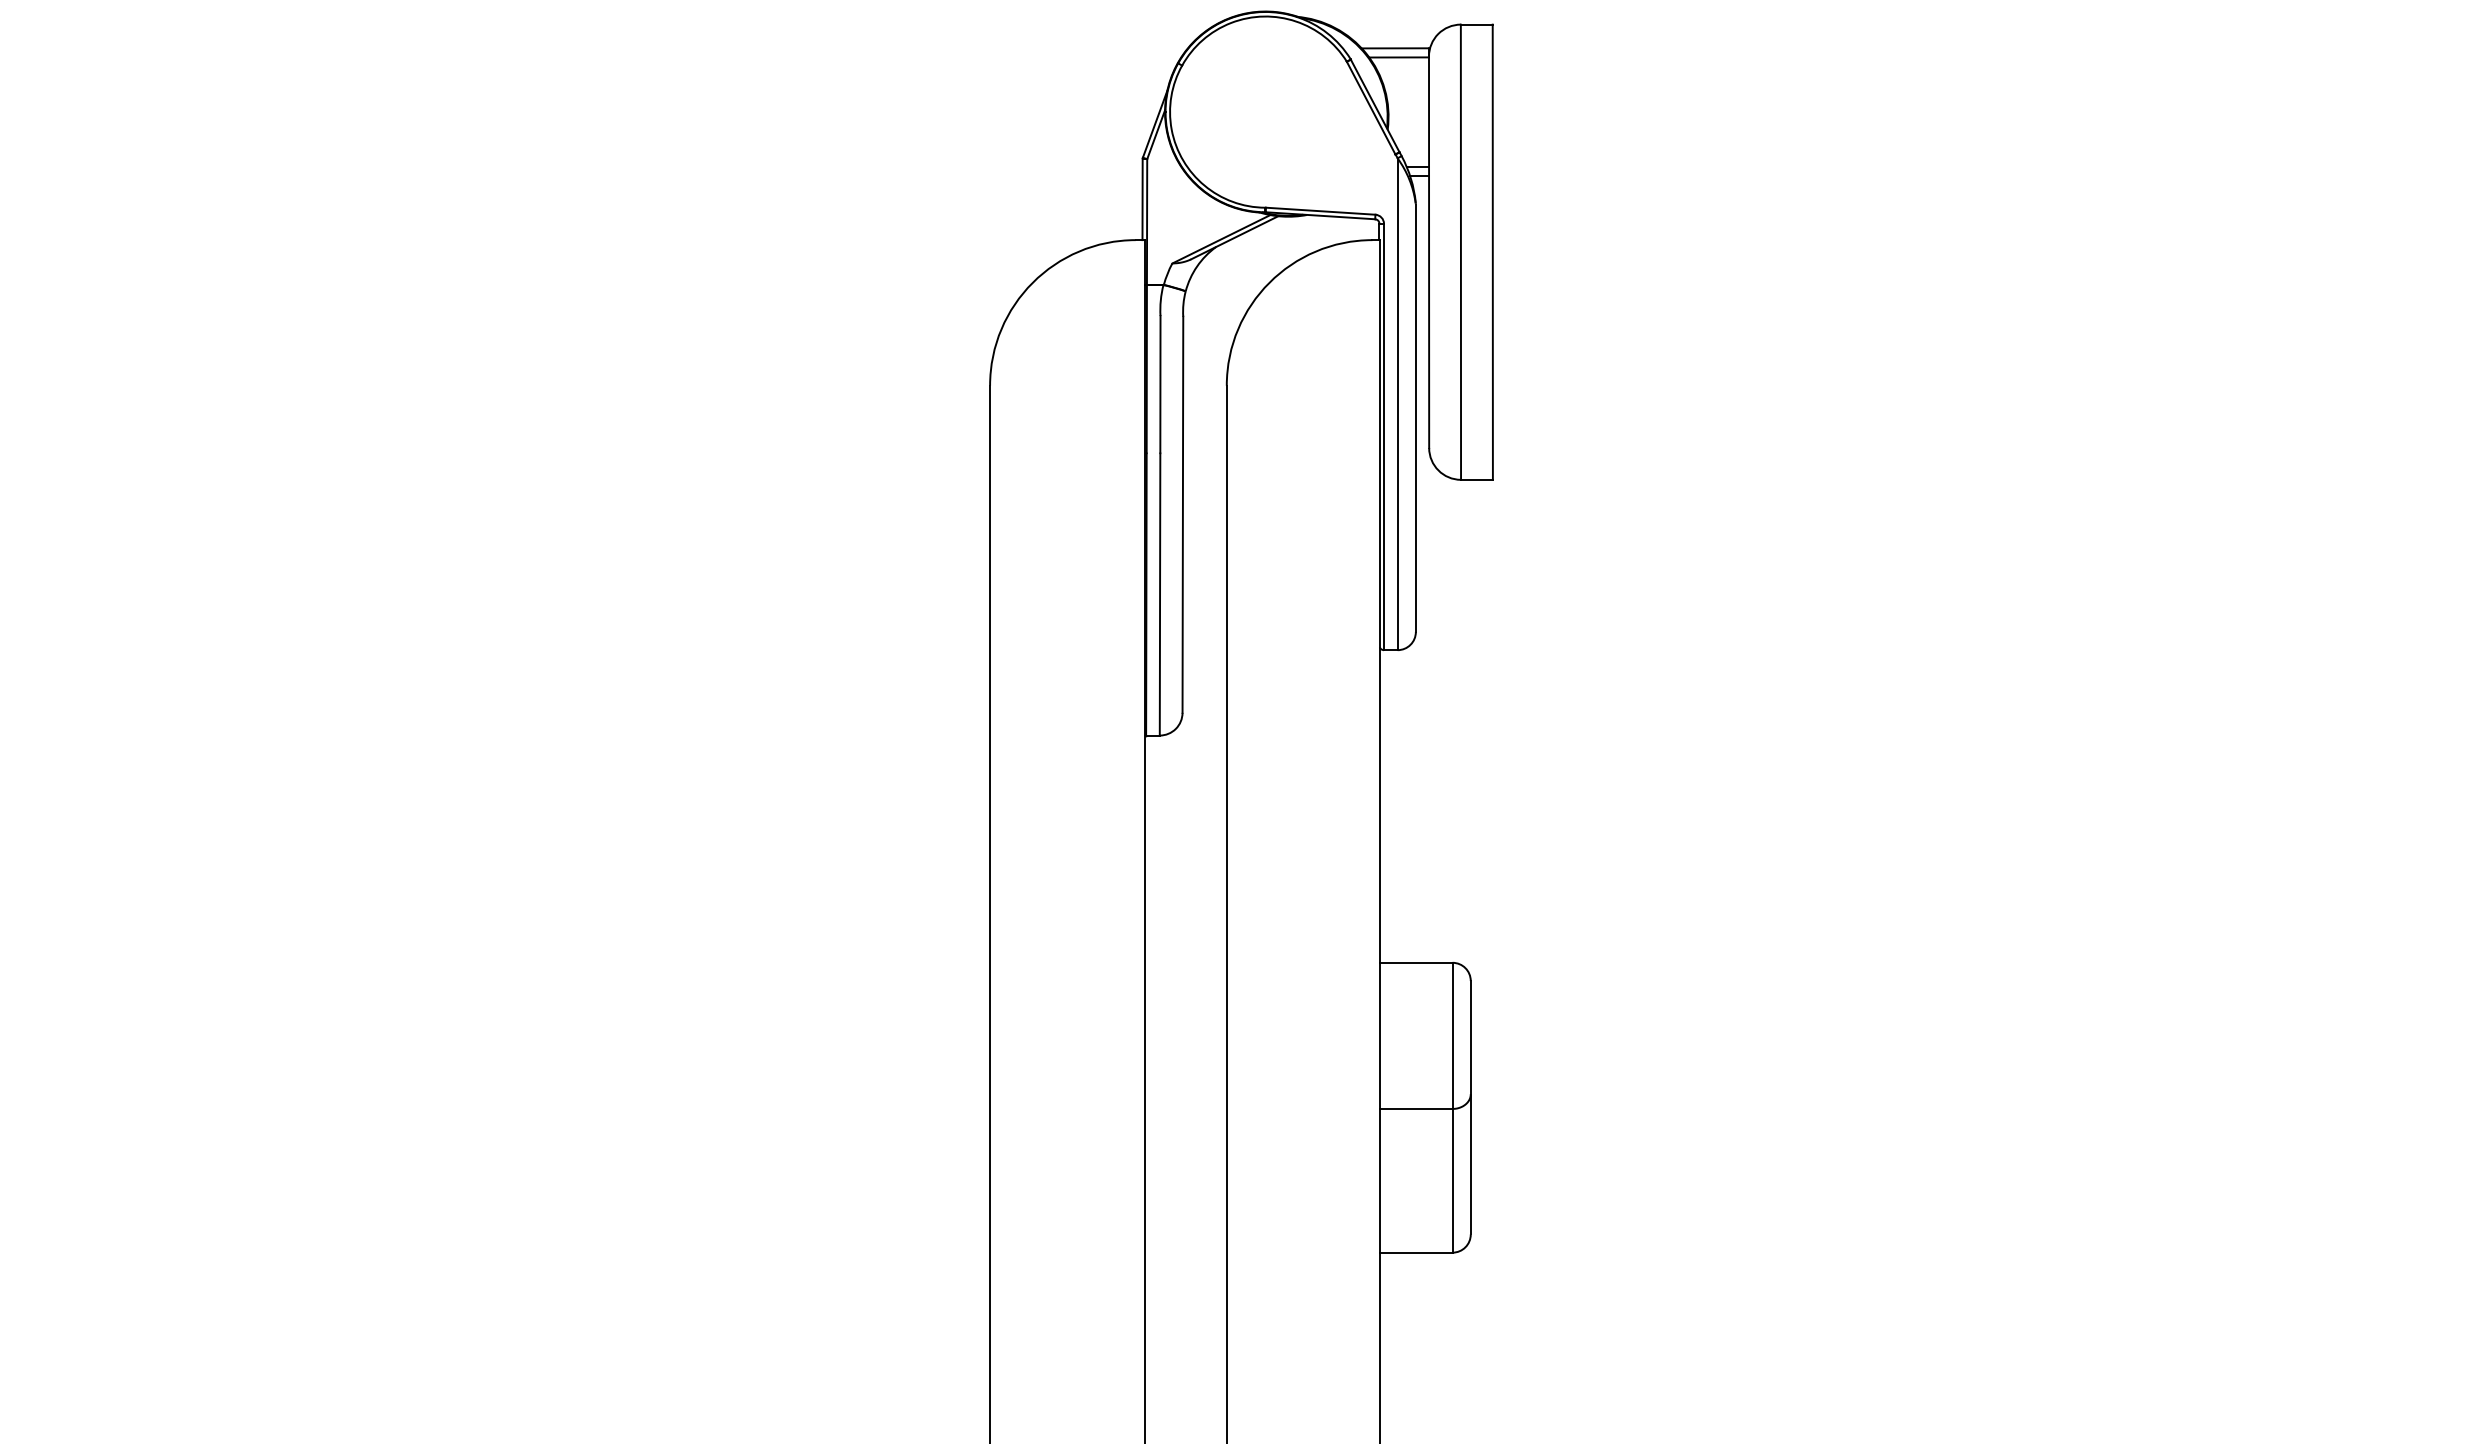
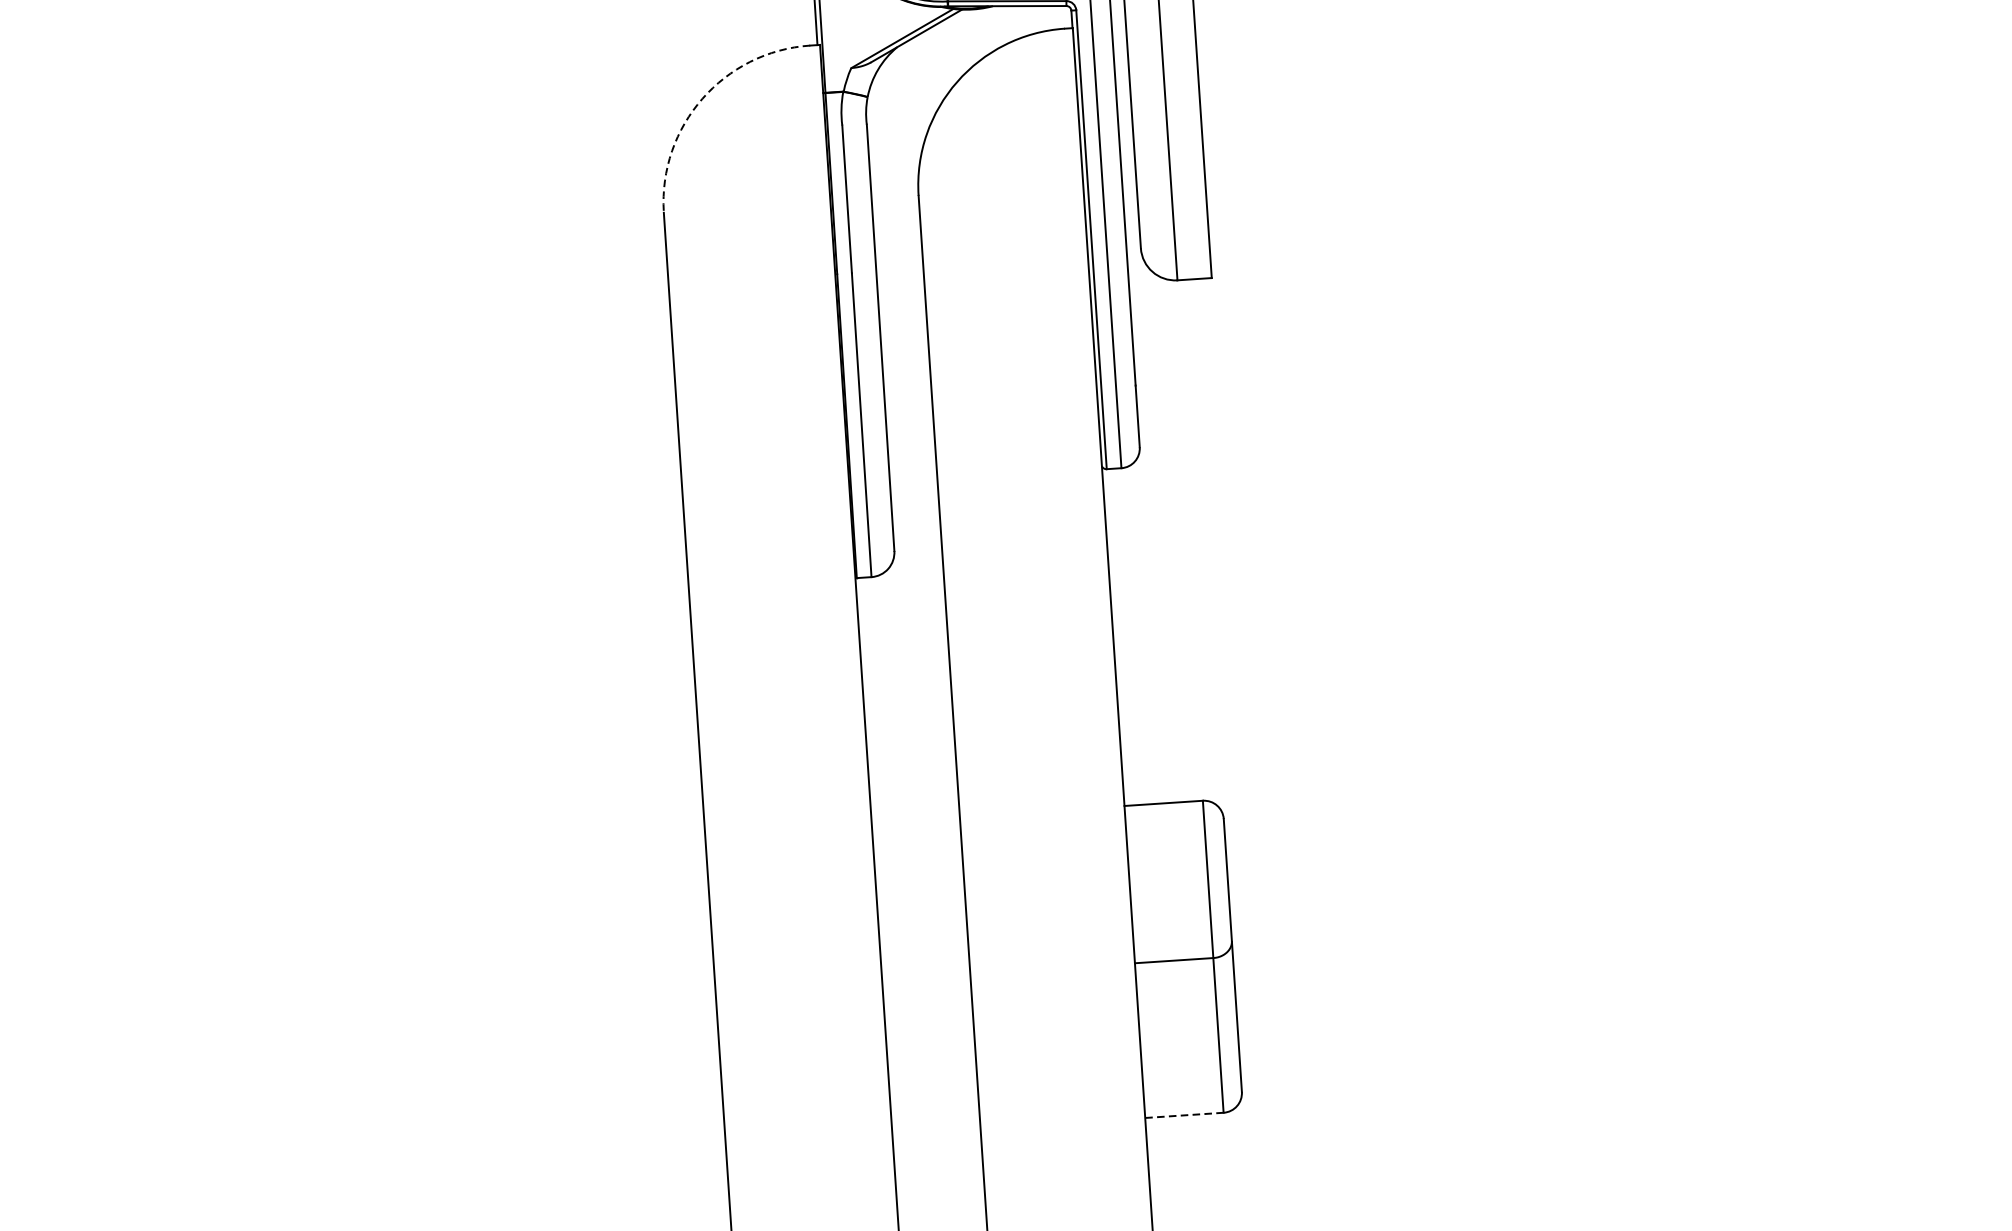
arc: (1032, 282) -> (702, 98), solid -> dashed
line: (1416, 1252) -> (1184, 1115), solid -> dashed

